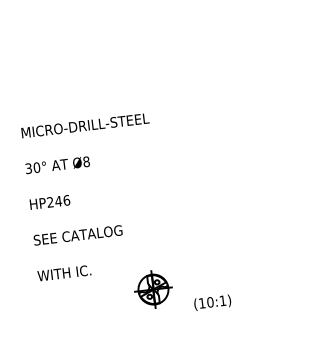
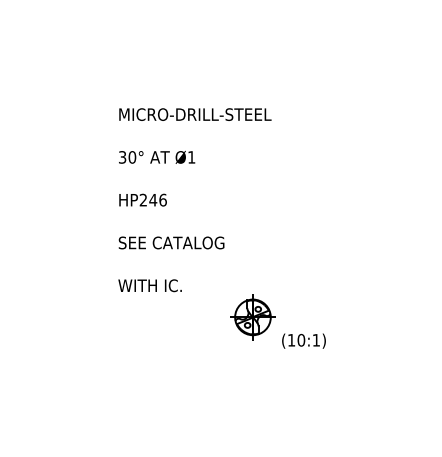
text: (86, 161) -> (191, 157), Ø8 -> Ø1
text: (212, 302) -> (303, 340), moved

